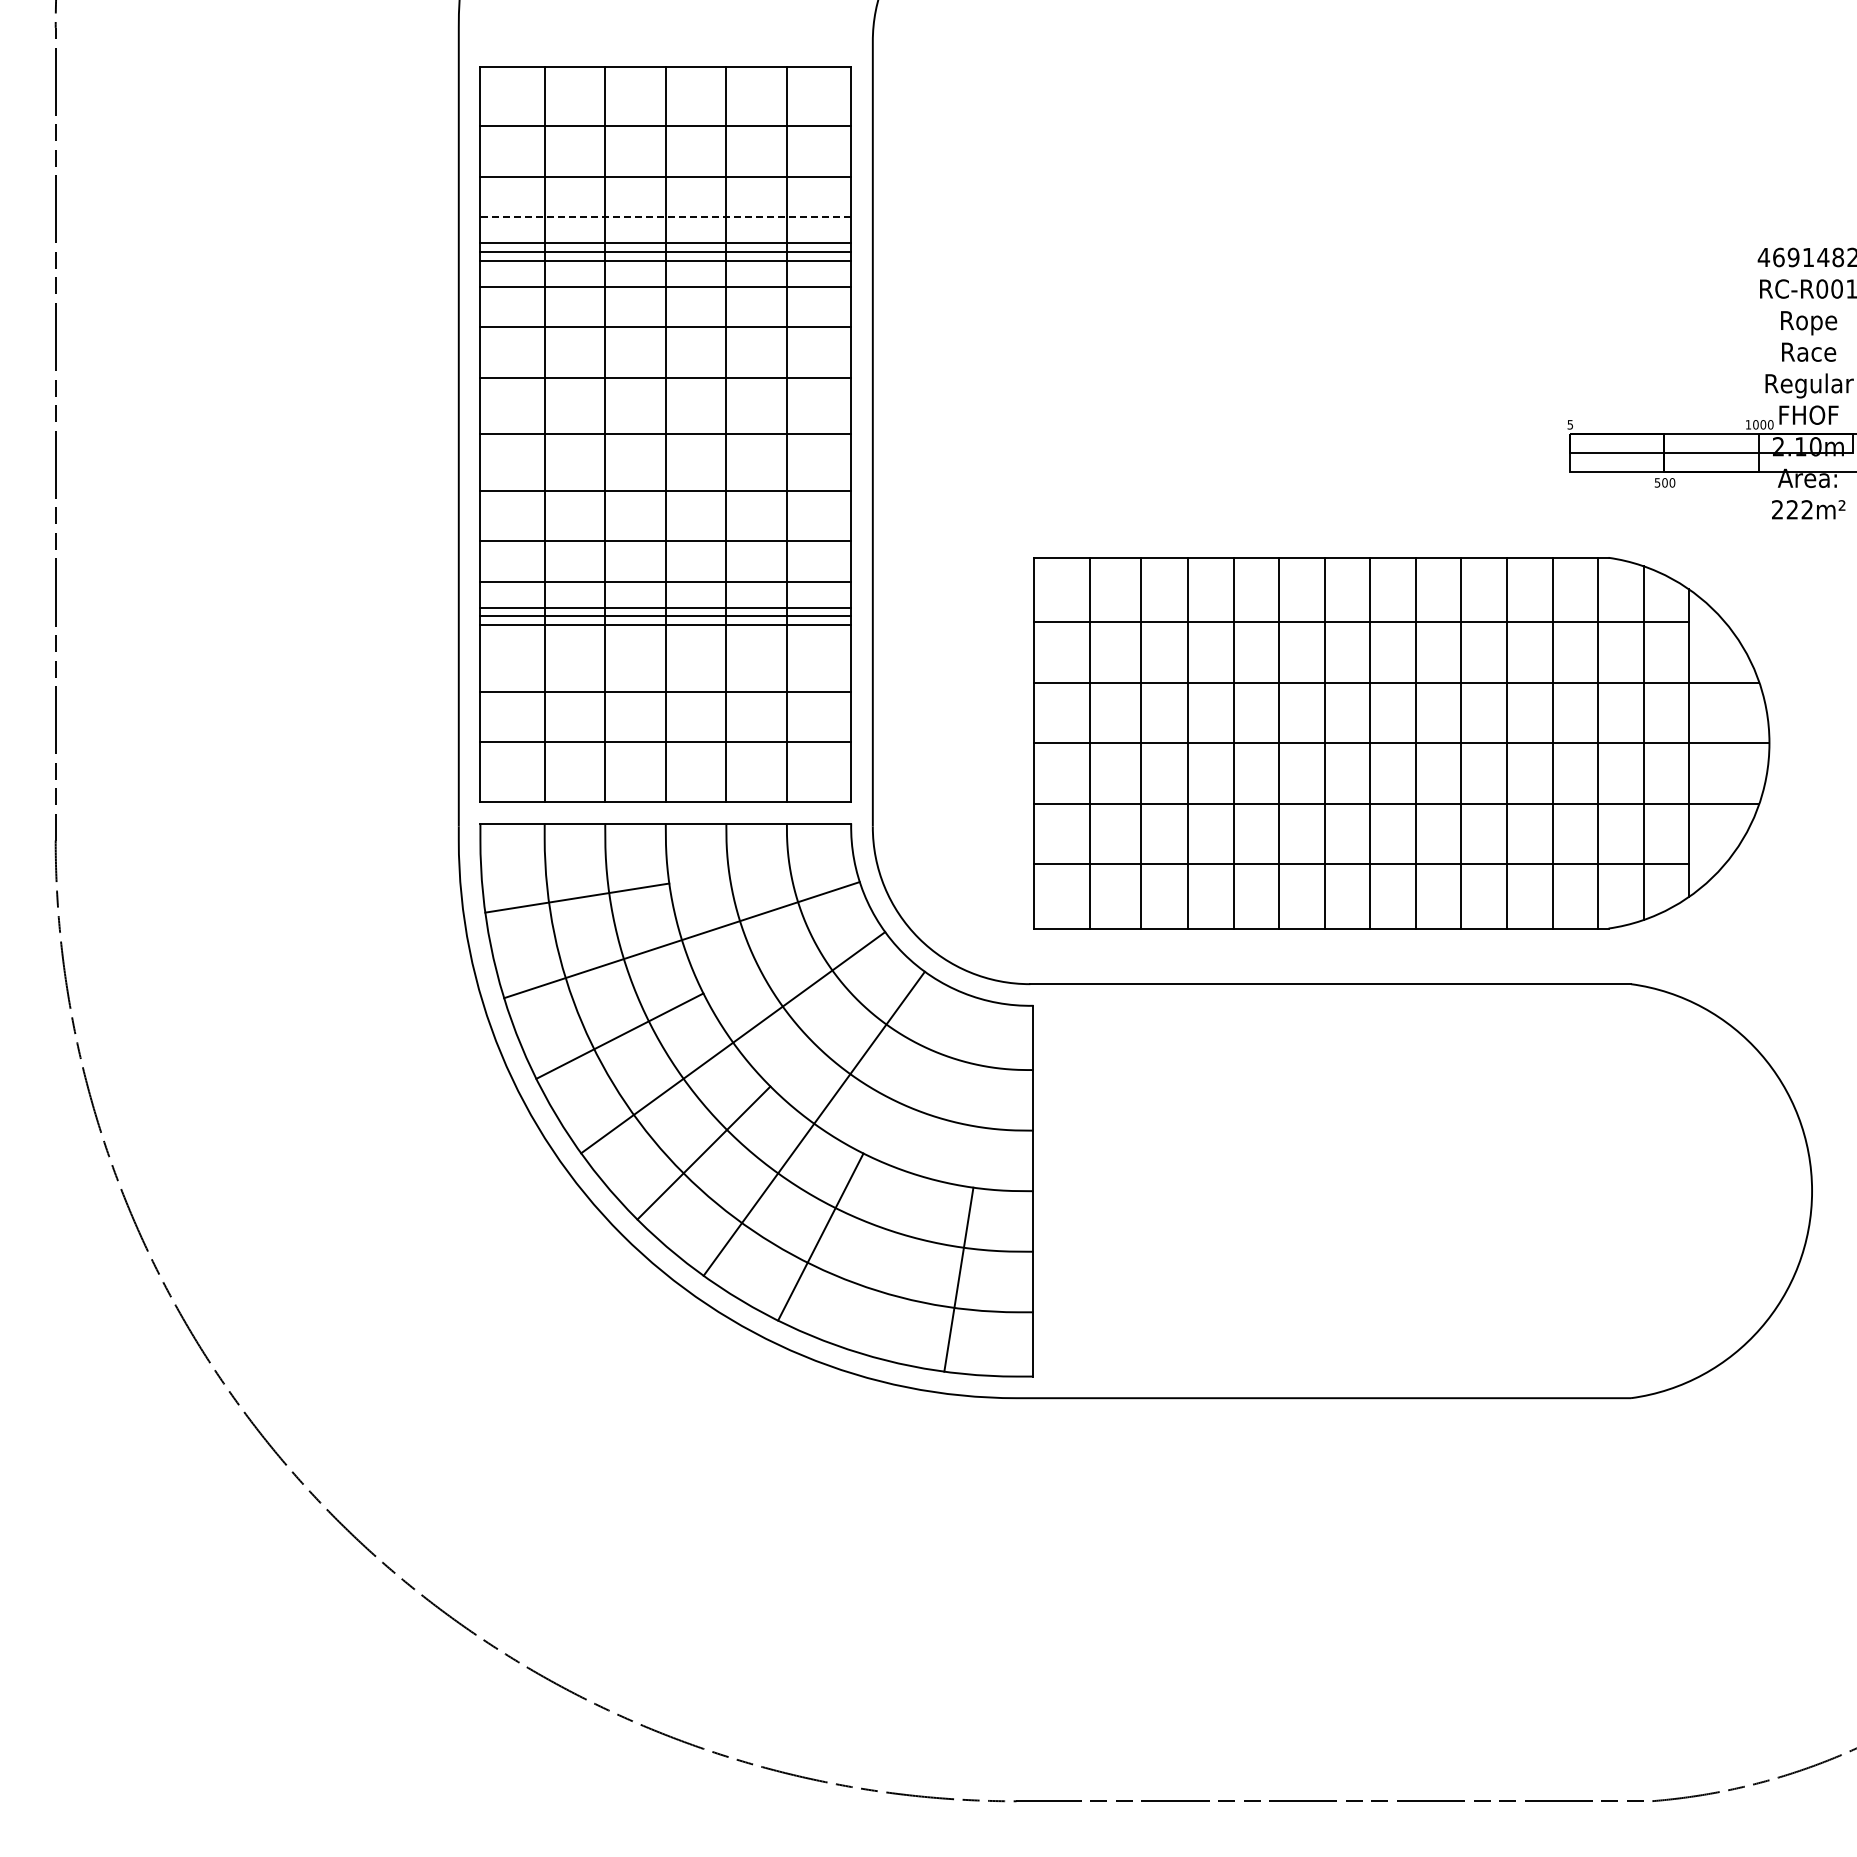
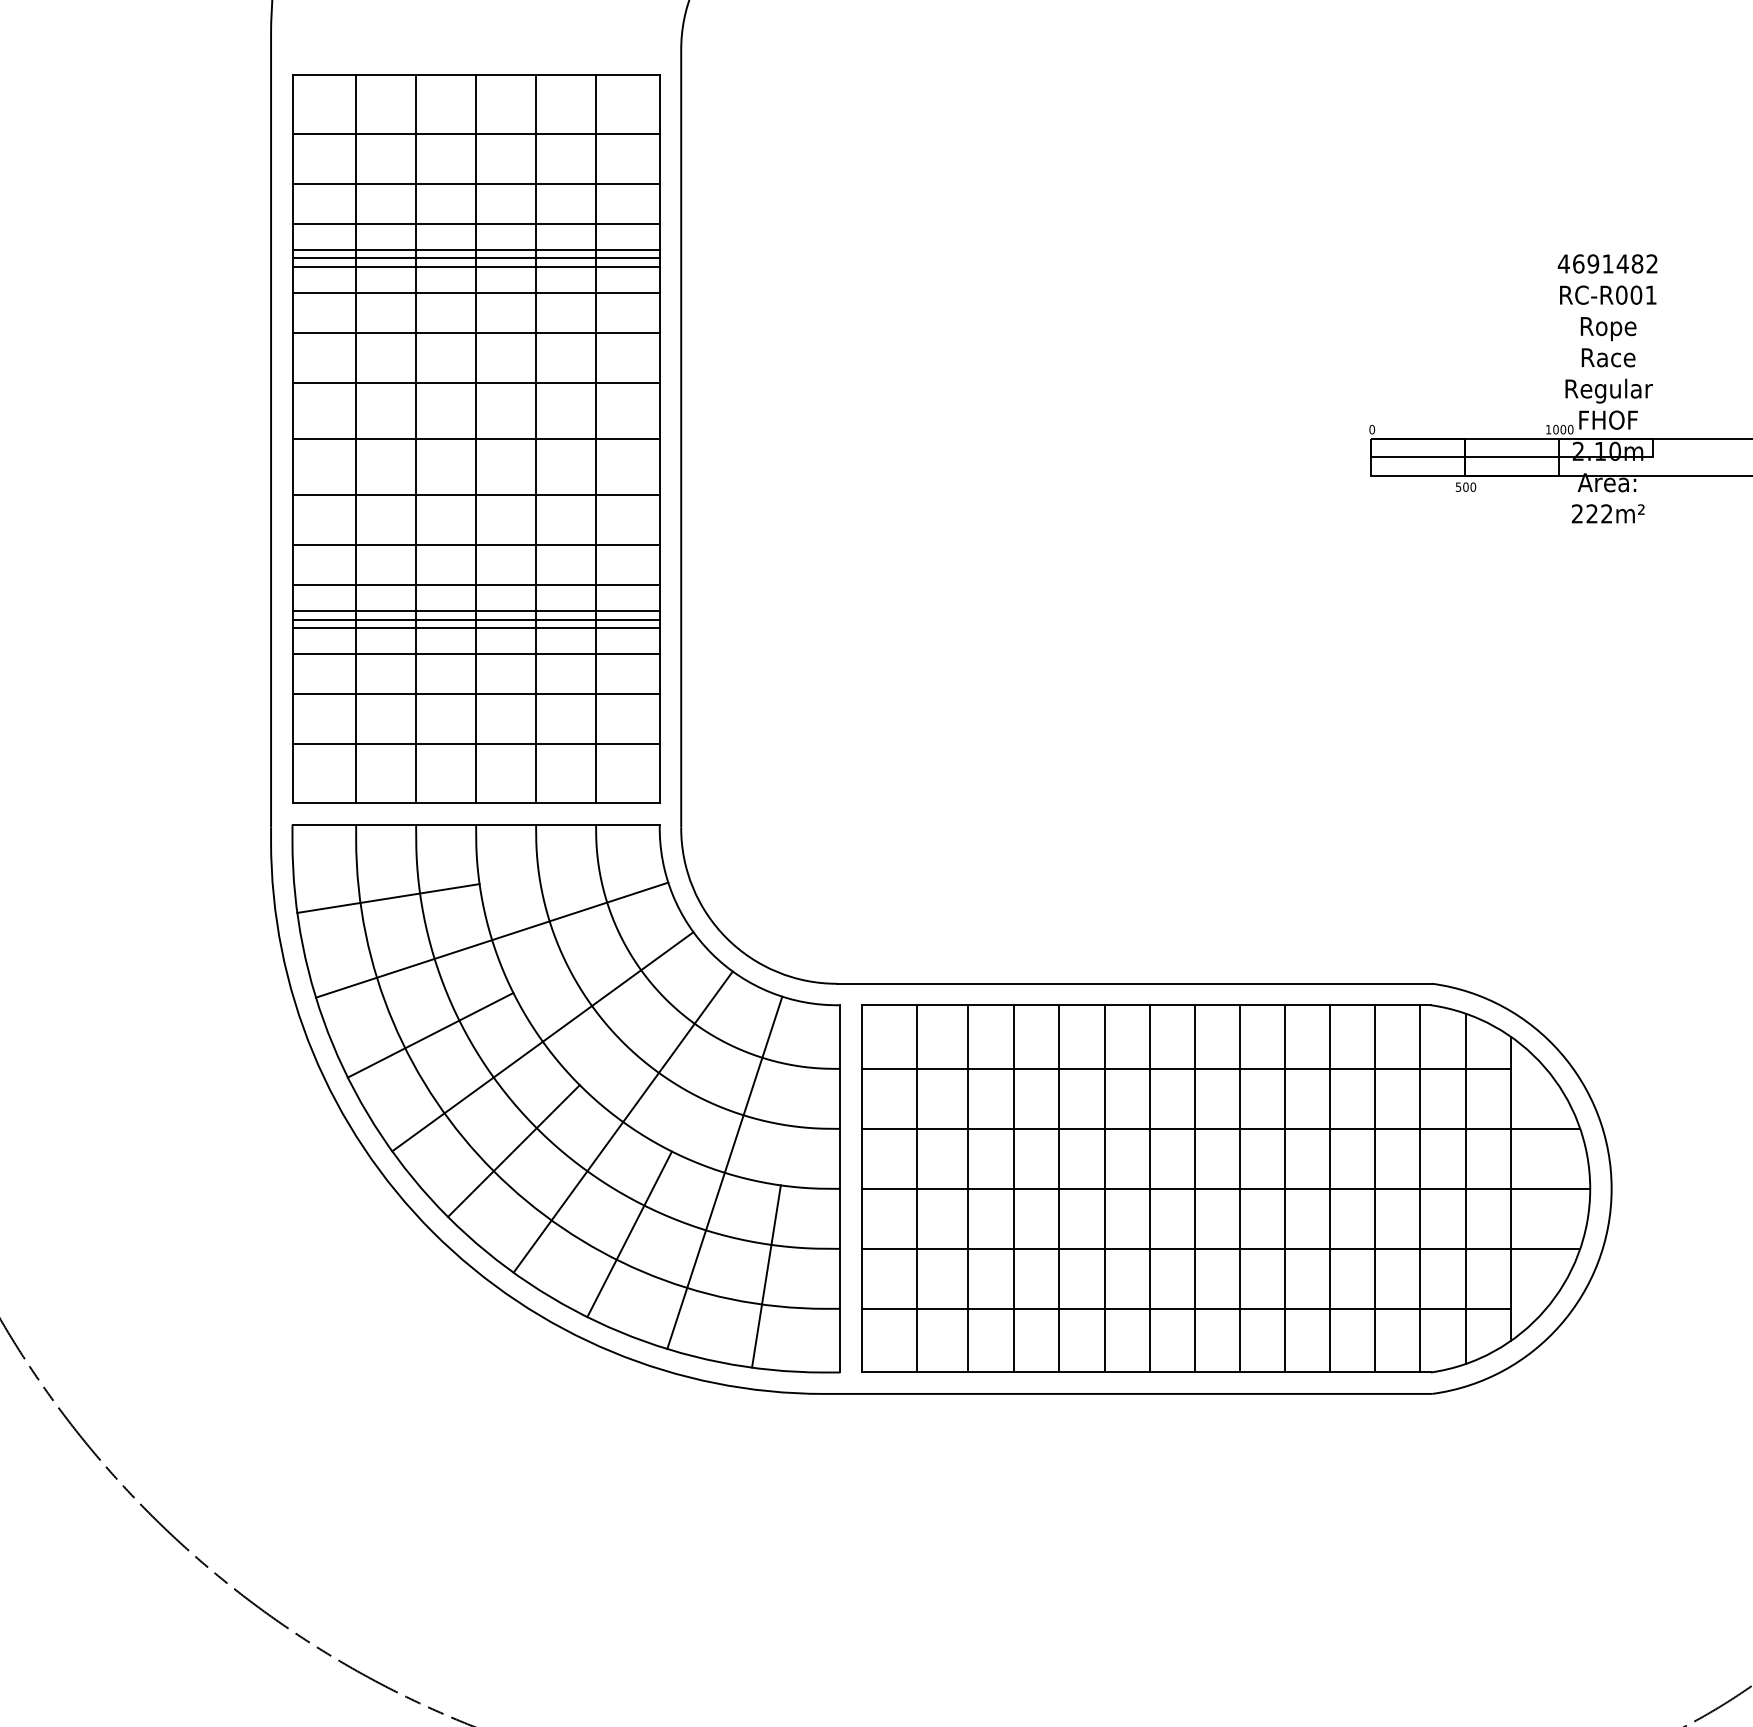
line: (665, 217) -> (475, 224), dashed -> solid
text: (1570, 424) -> (1372, 429), 5 -> 0
line: (665, 651) -> (475, 654), added
part: (1401, 743) -> (1225, 1189), moved
line: (916, 1174) -> (724, 1172), added

